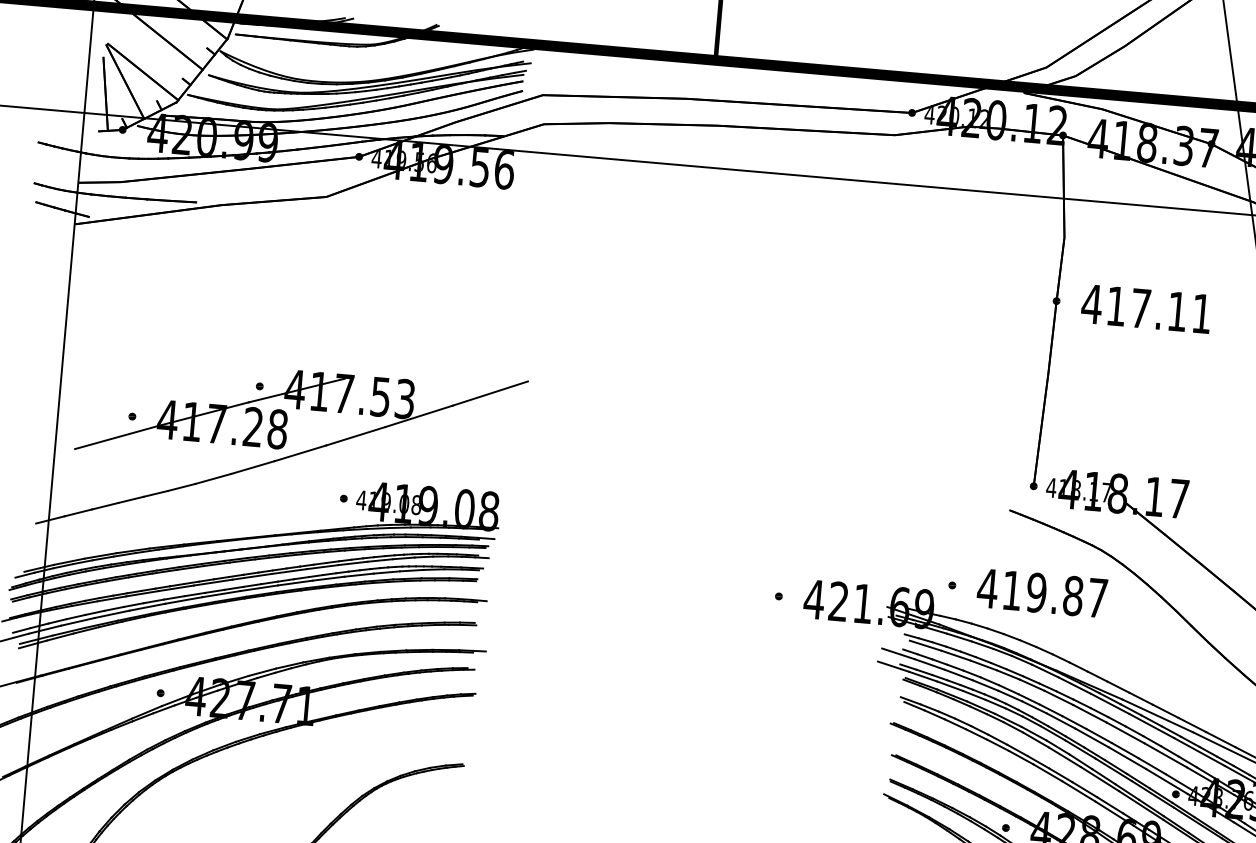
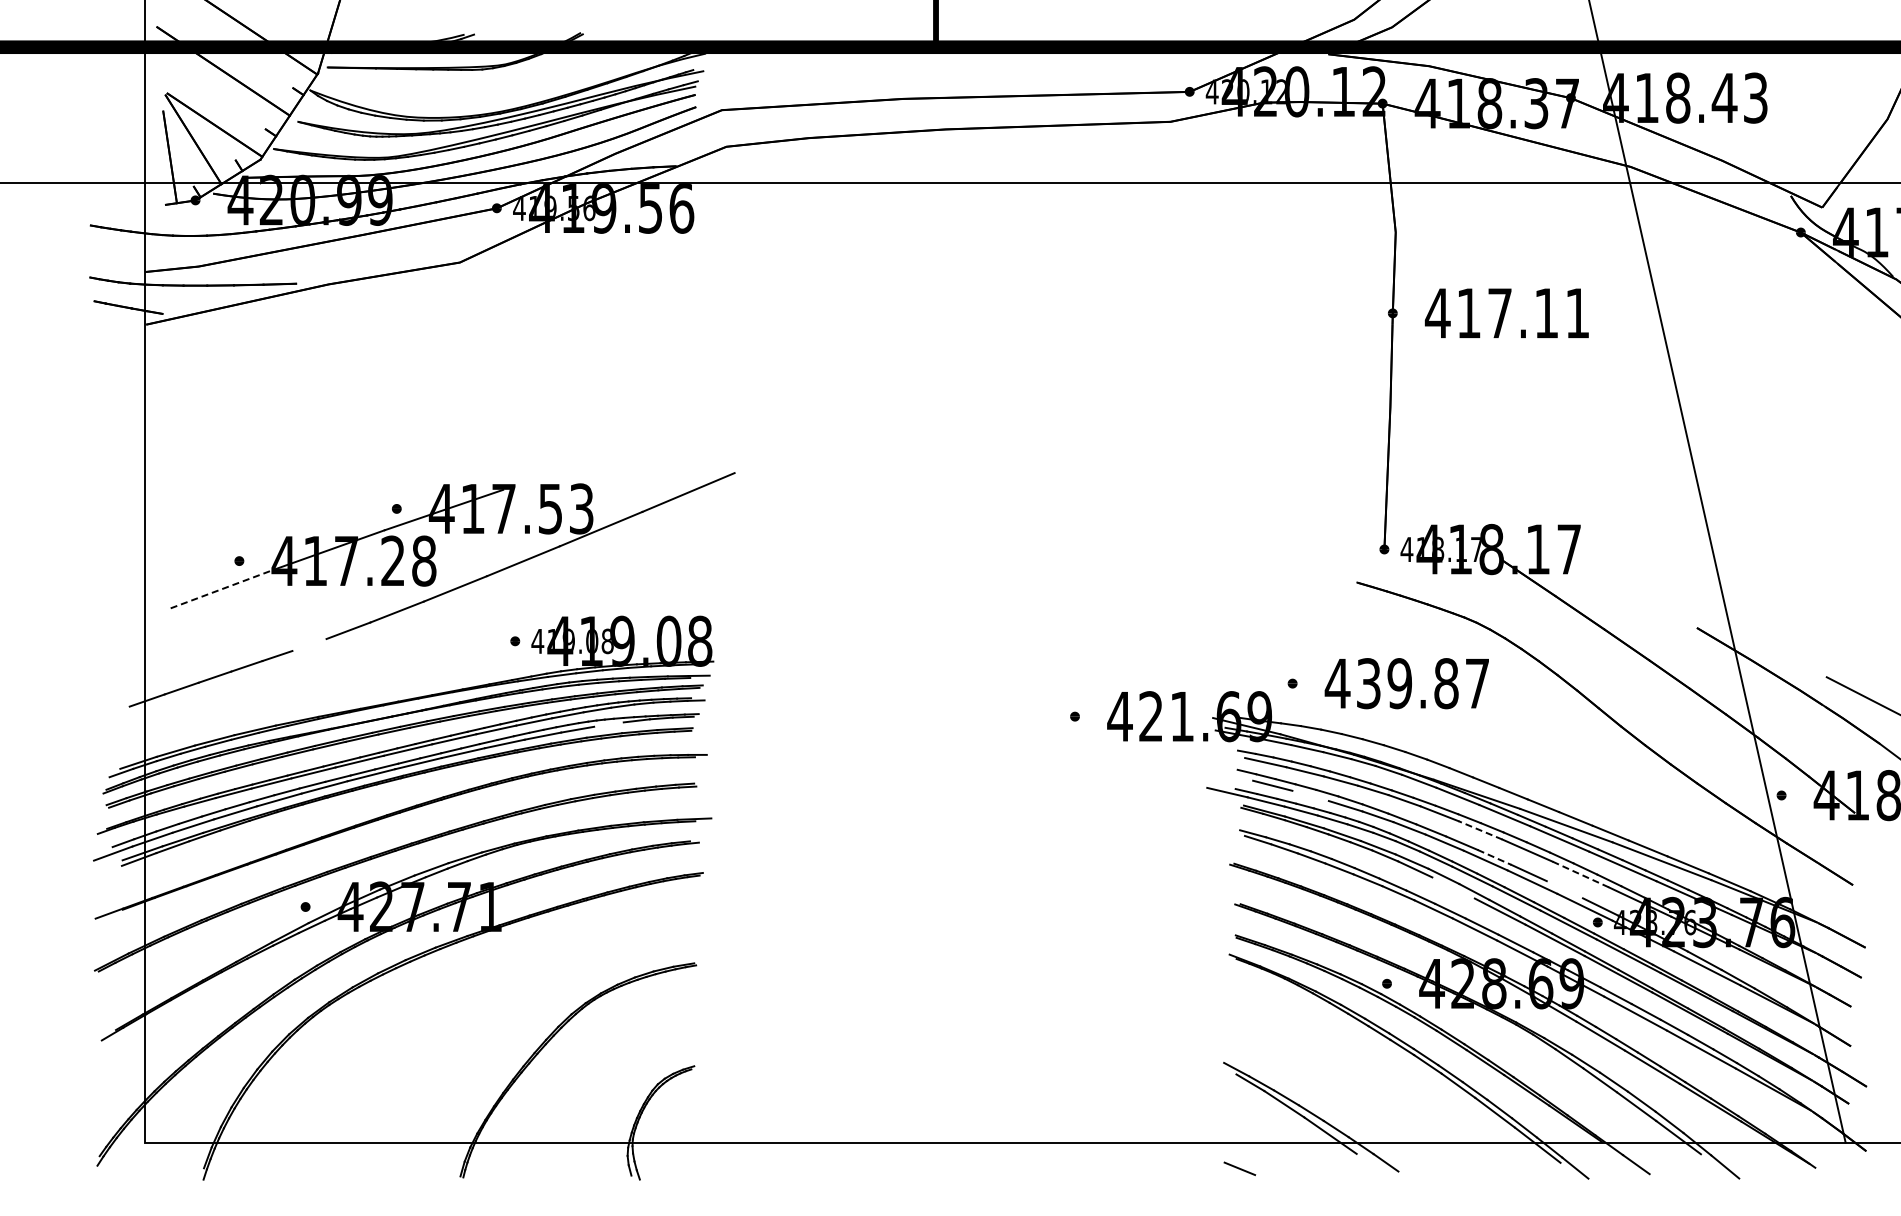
line: (117, 437) -> (222, 588), solid -> dashed
line: (181, 487) -> (309, 645), removed
line: (411, 570) -> (608, 724), removed
text: (1012, 590) -> (1368, 683), 419.87 -> 439.87
line: (898, 653) -> (1232, 775), removed
line: (958, 674) -> (1310, 795), removed
line: (1089, 713) -> (1480, 830), solid -> dashed
line: (1099, 736) -> (1494, 857), solid -> dashed
line: (1165, 755) -> (1580, 874), solid -> dashed
line: (1064, 756) -> (1453, 887), removed
line: (1151, 766) -> (1564, 889), removed

